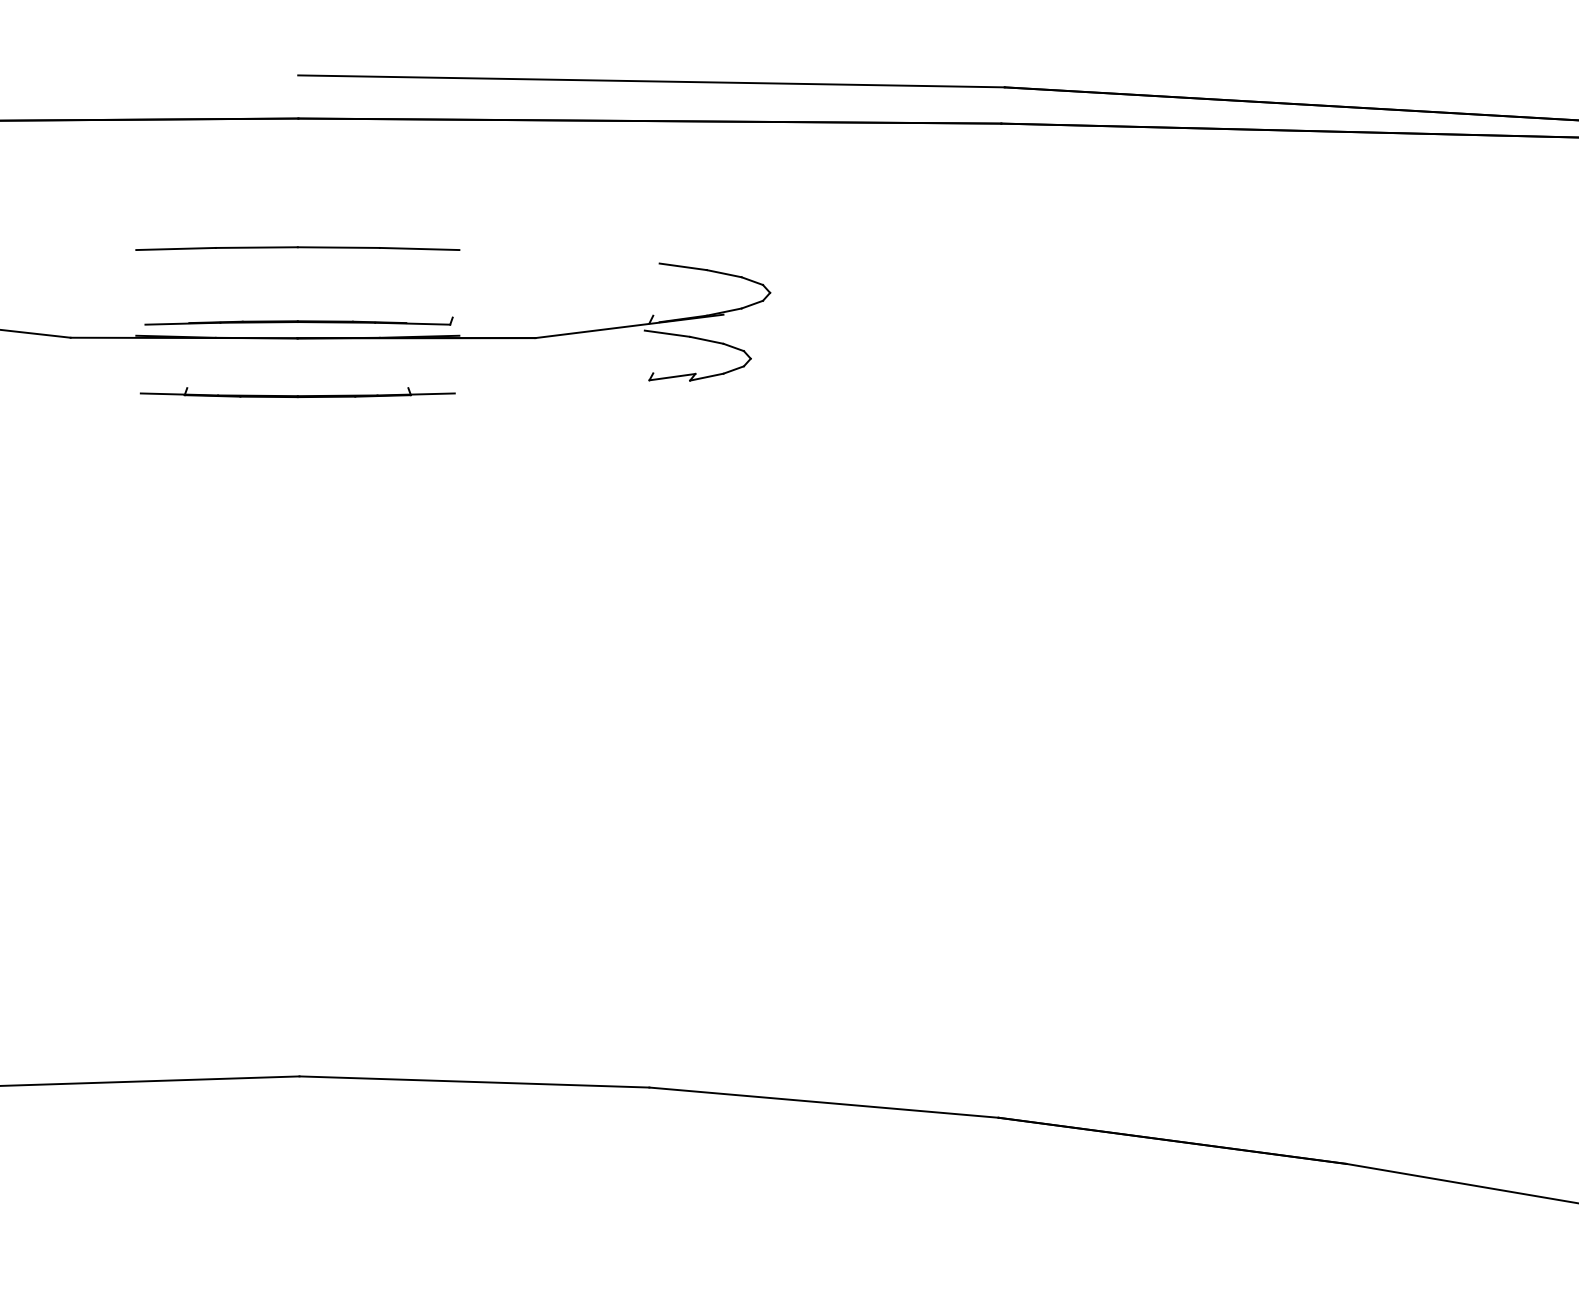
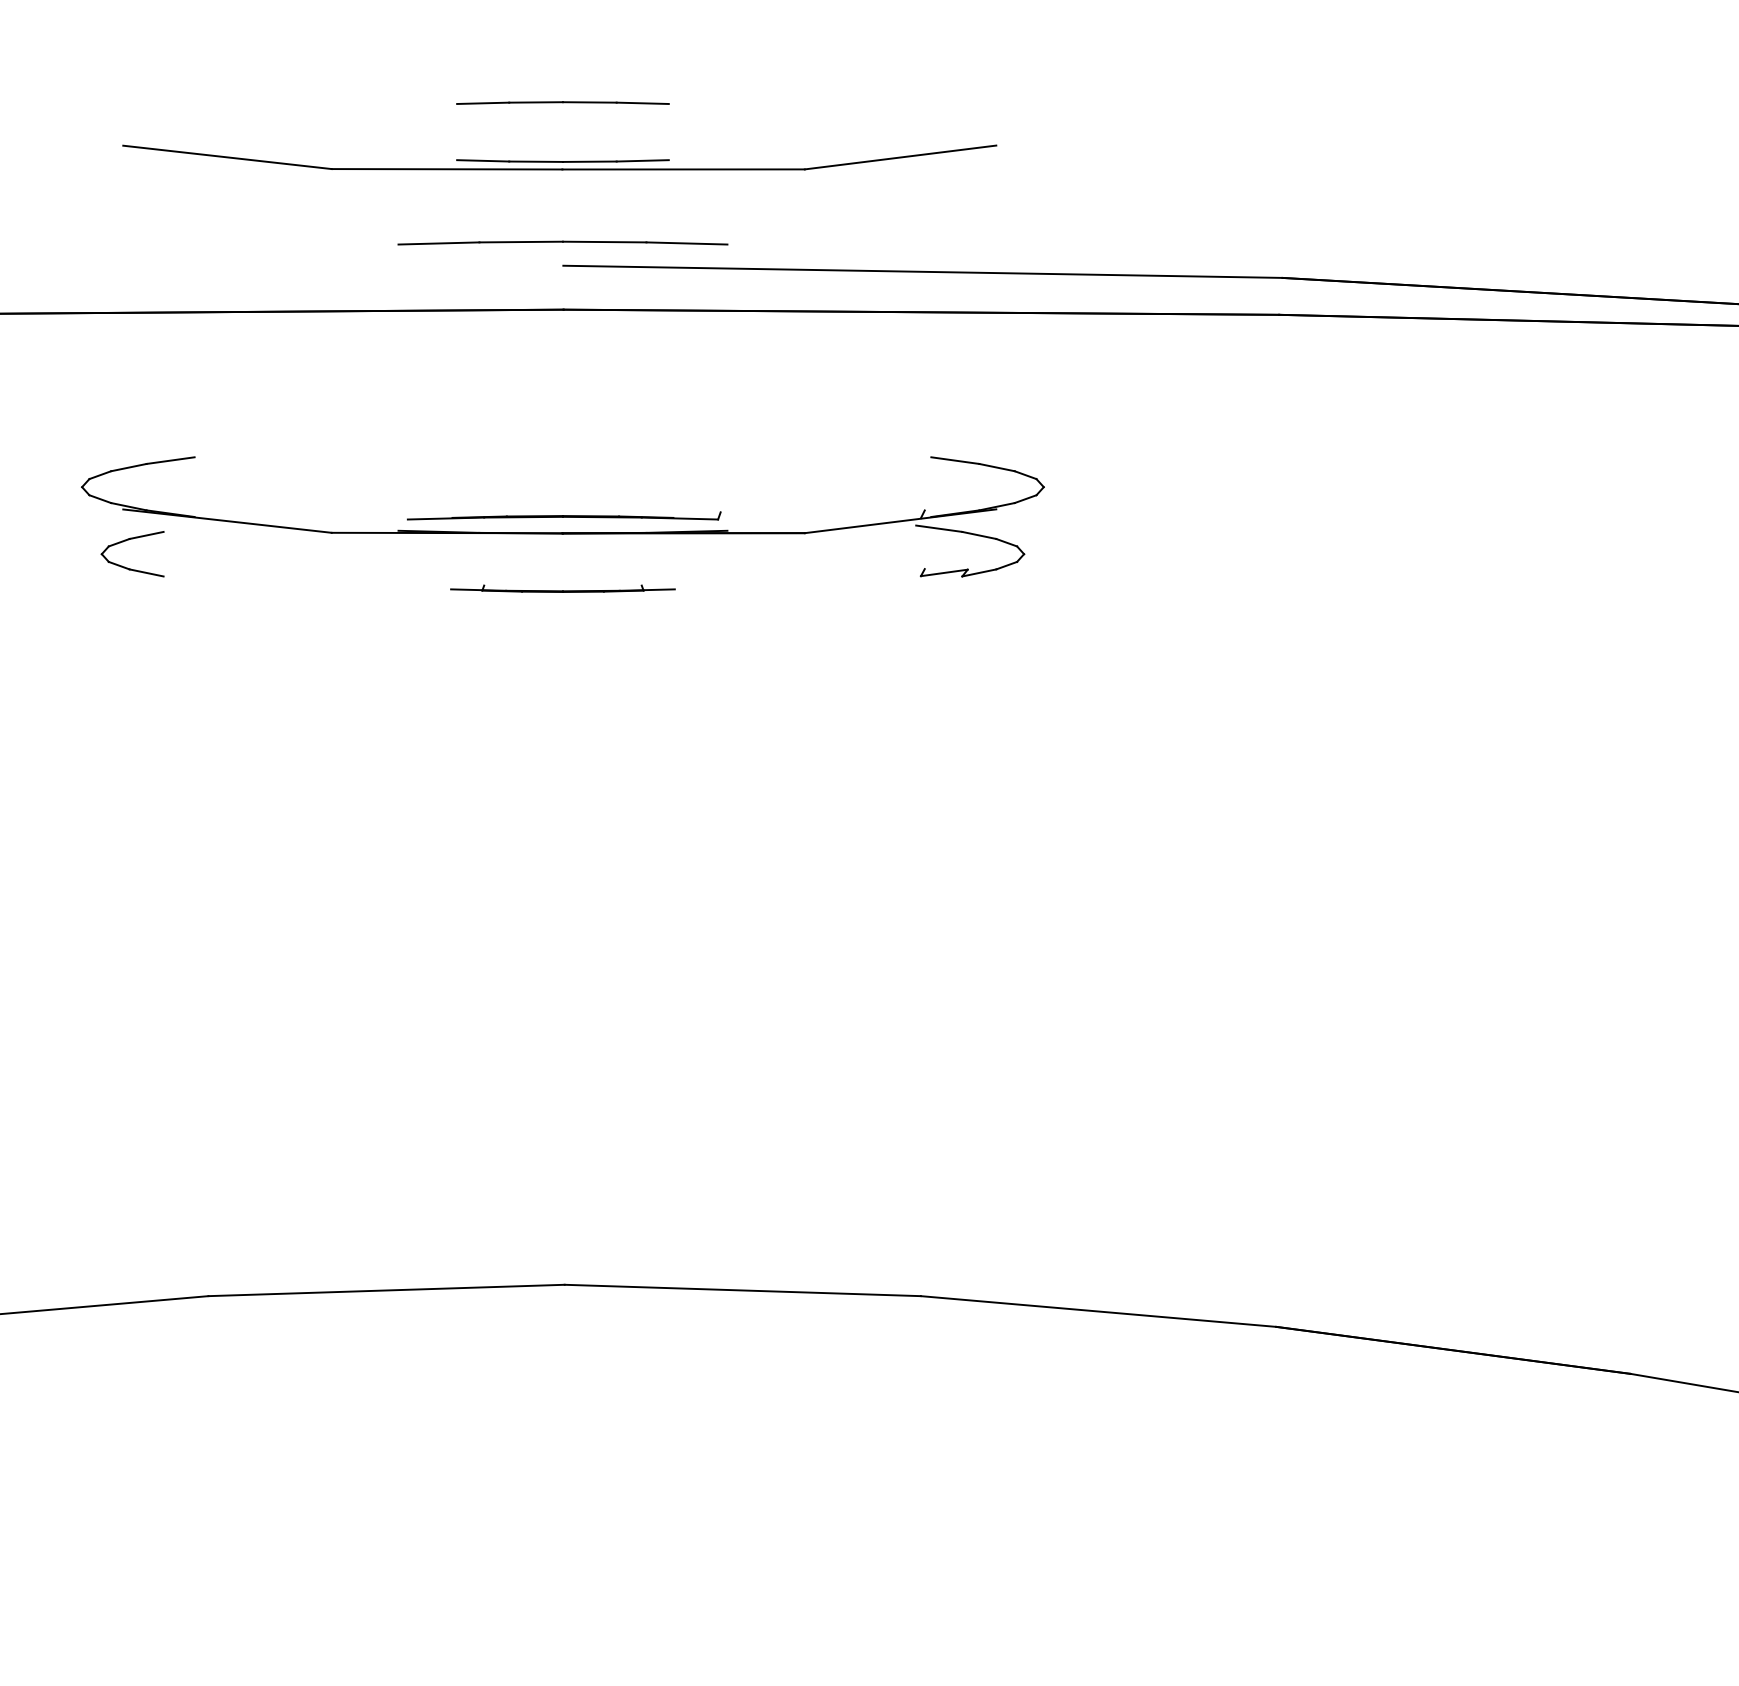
part: (297, 248) -> (562, 242), moved
part: (297, 392) -> (562, 588), size x0.7

